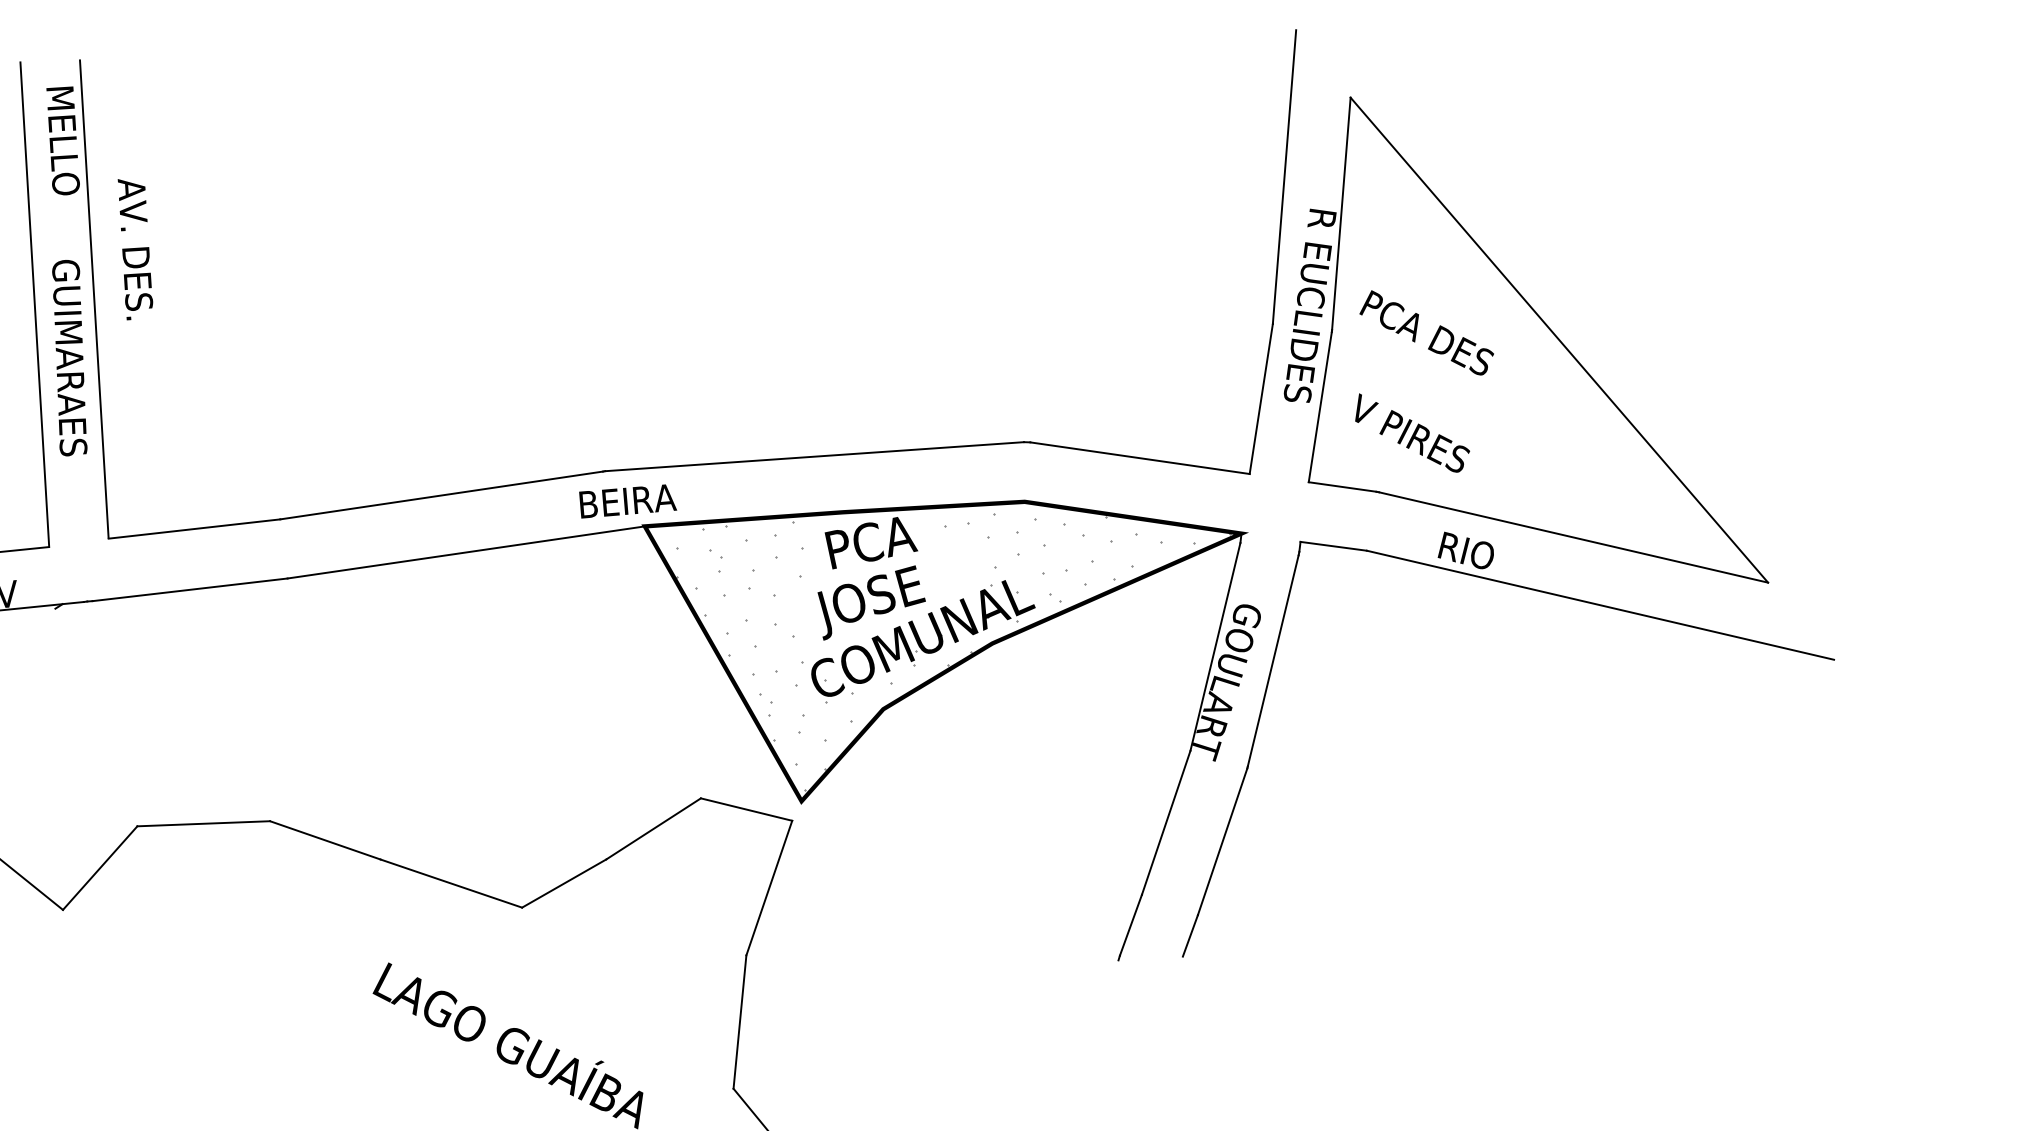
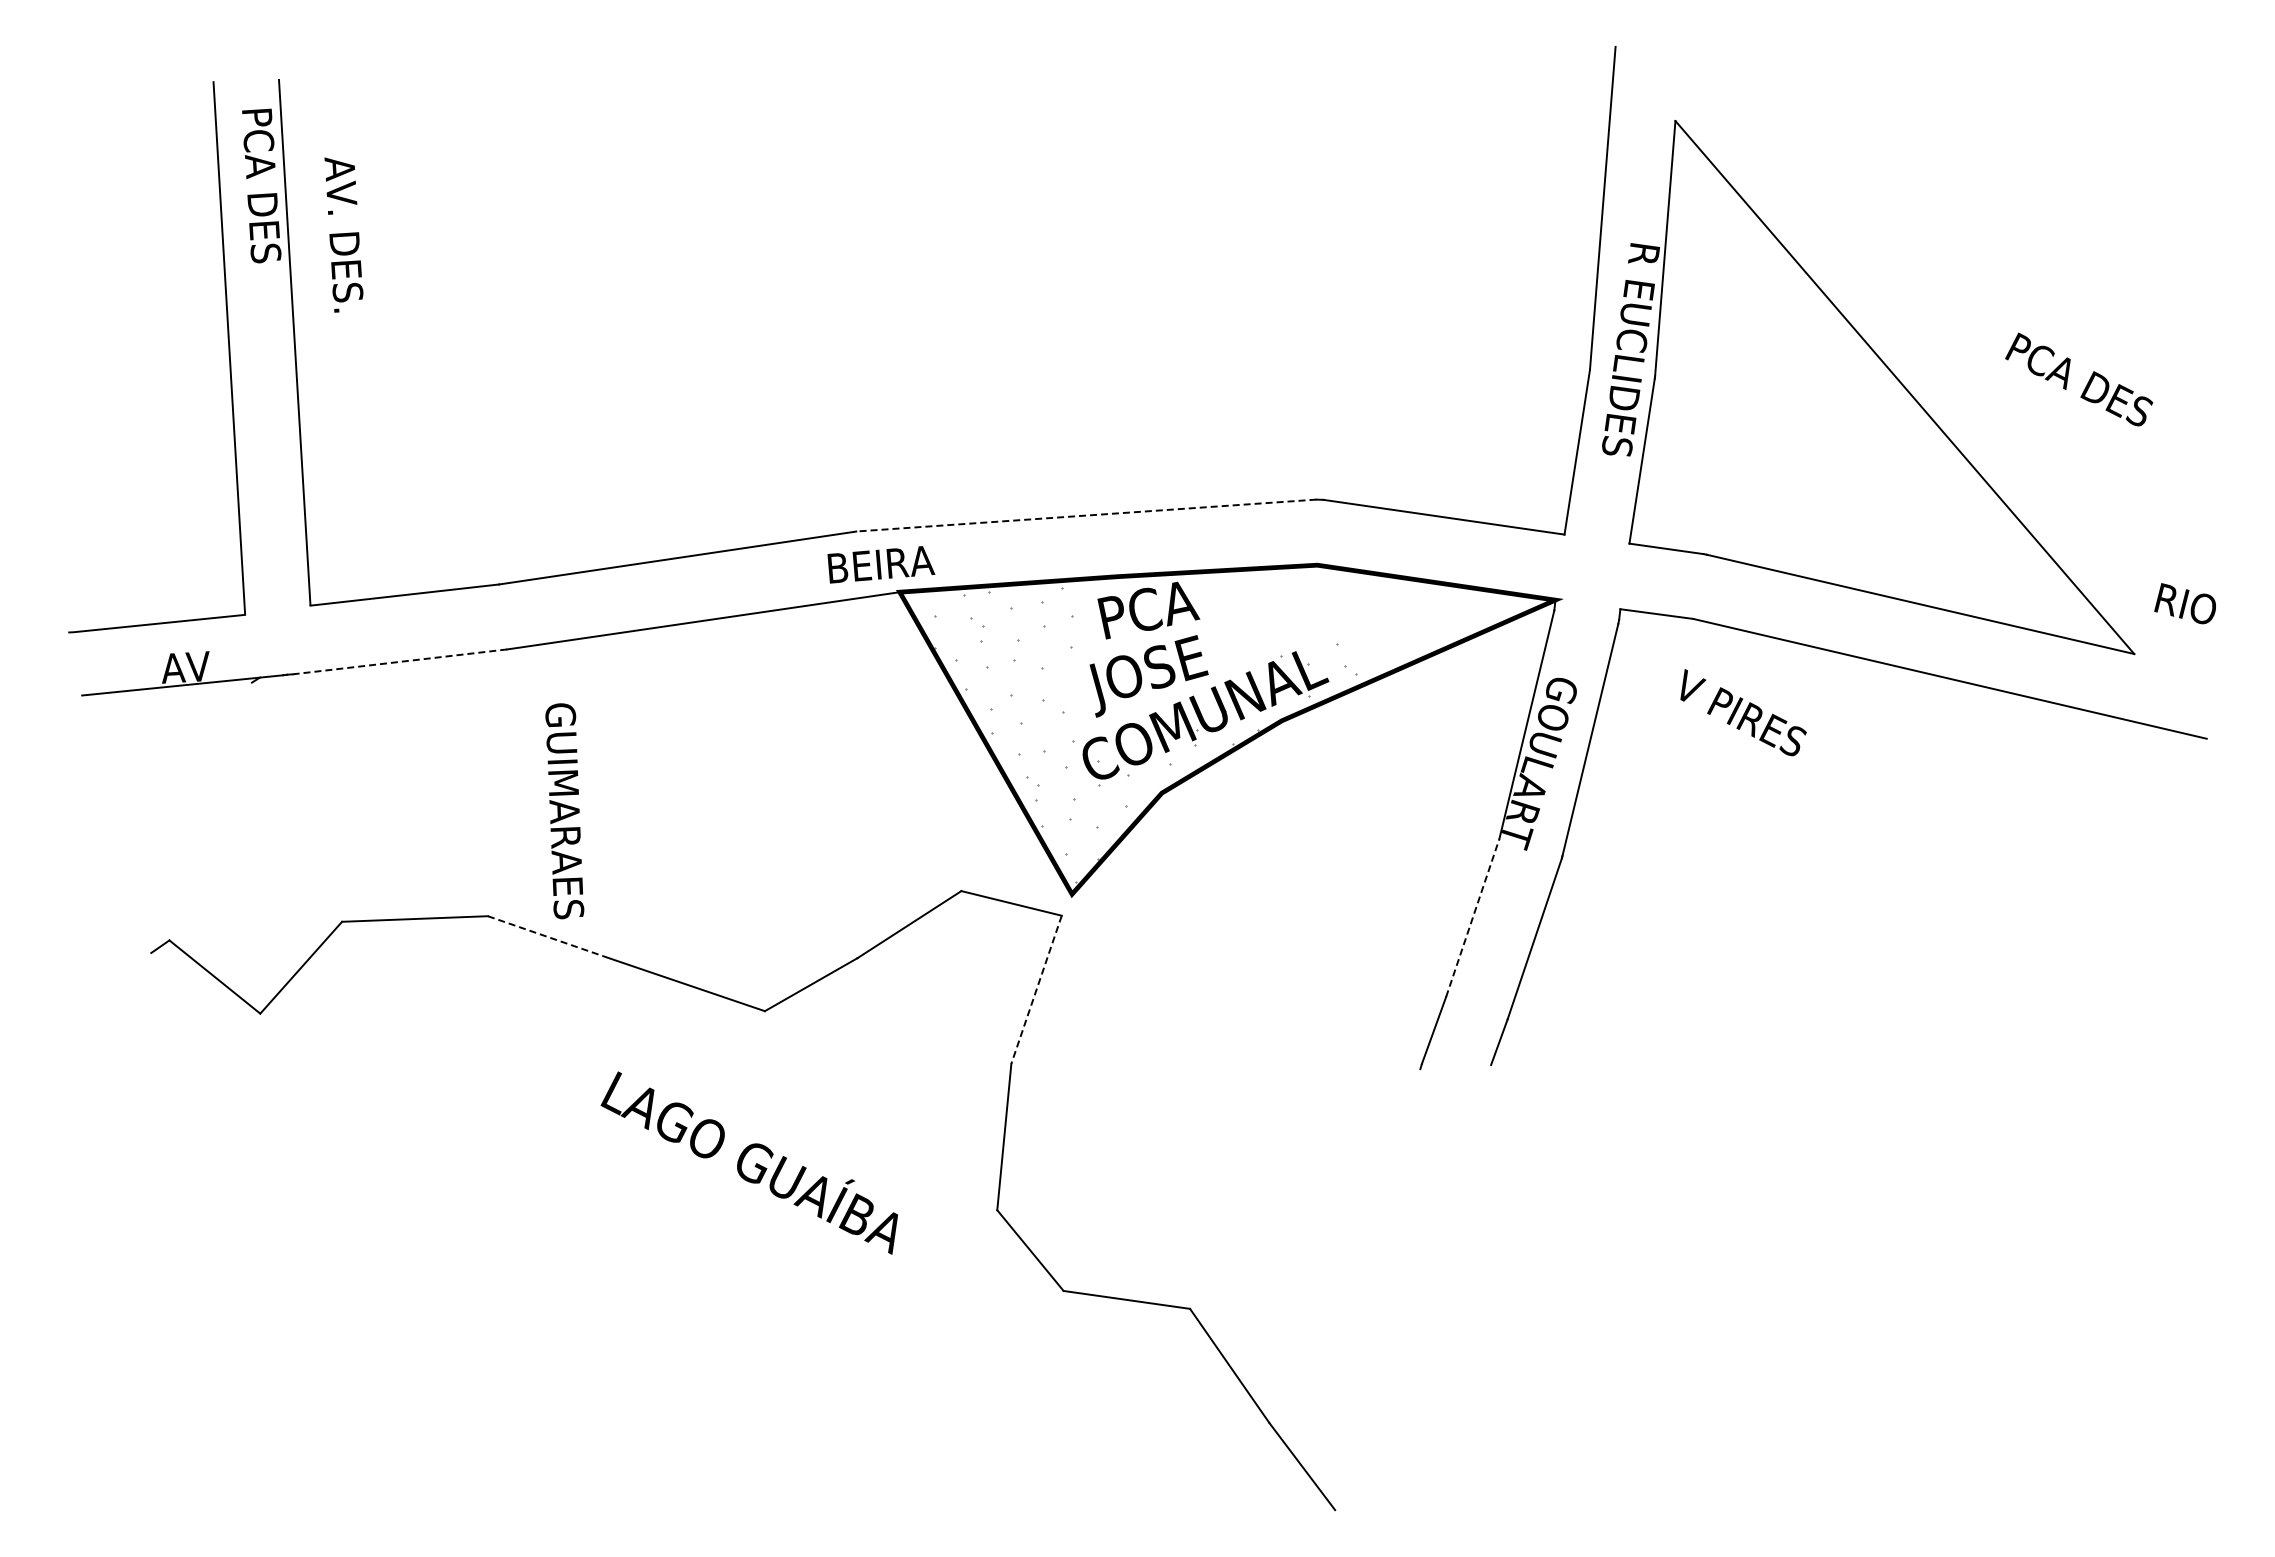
text: (64, 158) -> (262, 187), MELLO -> PCA DES
text: (135, 249) -> (343, 234), moved
text: (1427, 332) -> (2079, 379), moved
text: (69, 358) -> (564, 811), moved
text: (1412, 432) -> (1743, 712), moved
line: (814, 456) -> (1086, 515), solid -> dashed
hatch: (1086, 548) -> (1385, 616), removed
text: (1465, 550) -> (2184, 603), moved
line: (189, 589) -> (399, 661), solid -> dashed
line: (1165, 822) -> (1472, 917), solid -> dashed
line: (326, 840) -> (549, 937), solid -> dashed
line: (769, 888) -> (1036, 990), solid -> dashed

